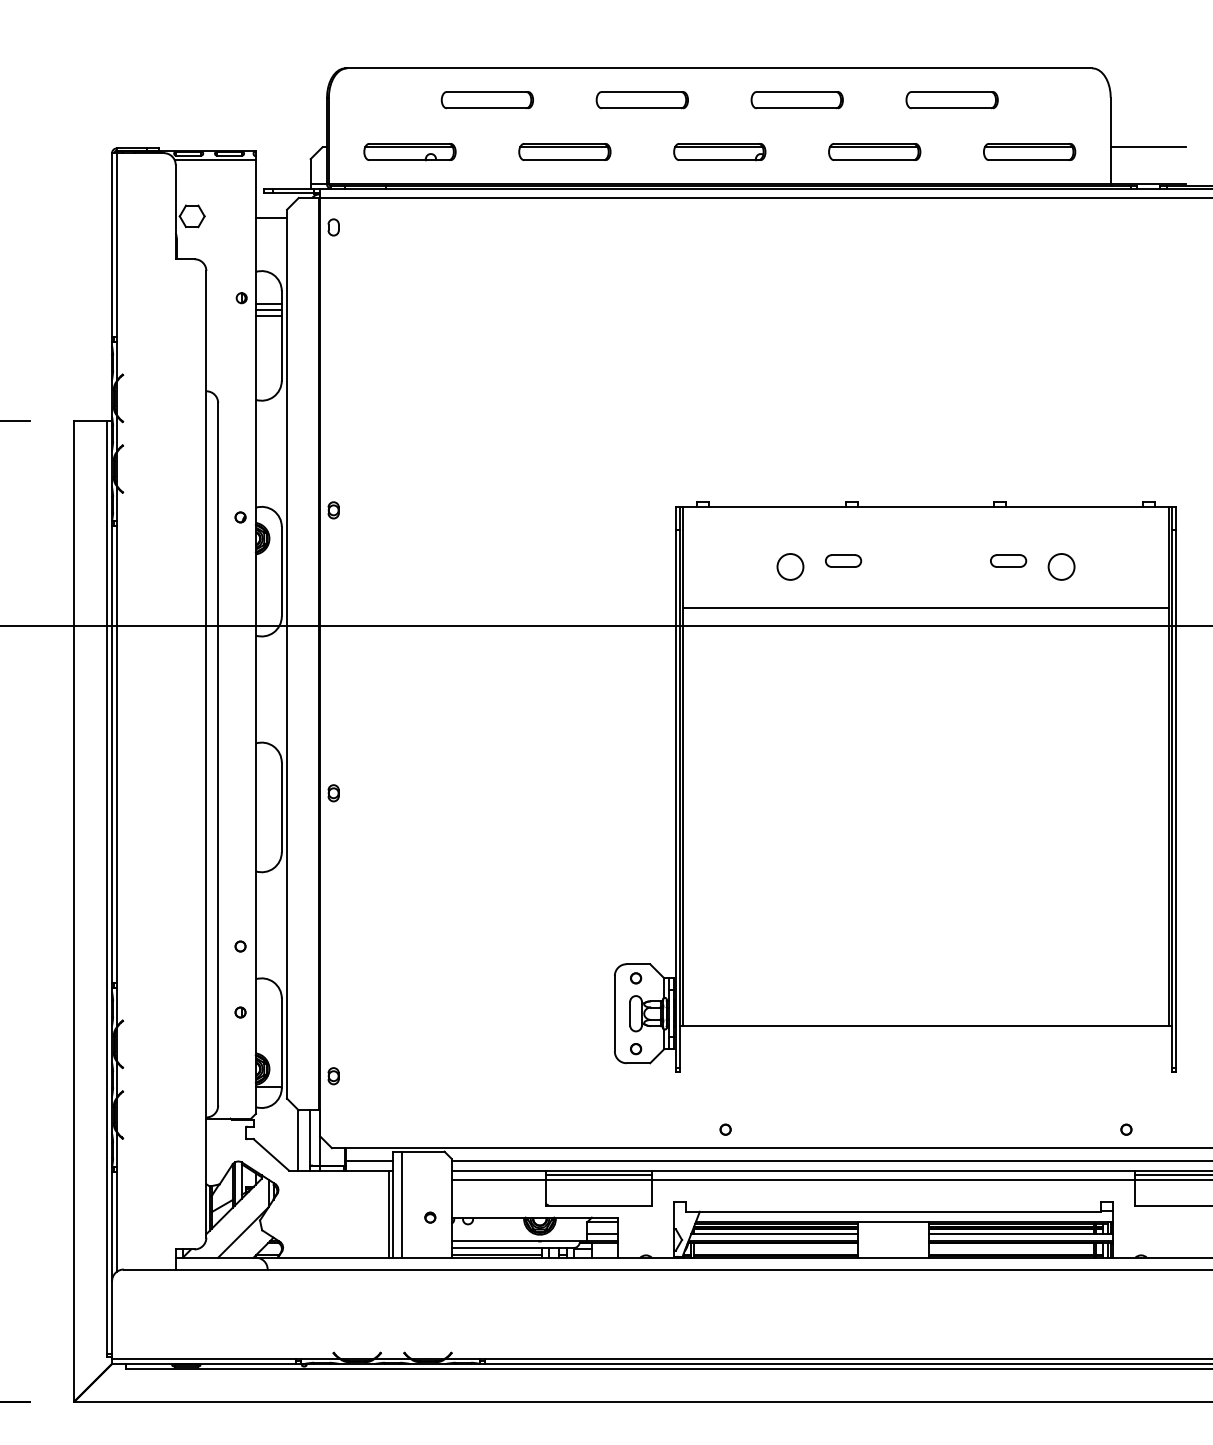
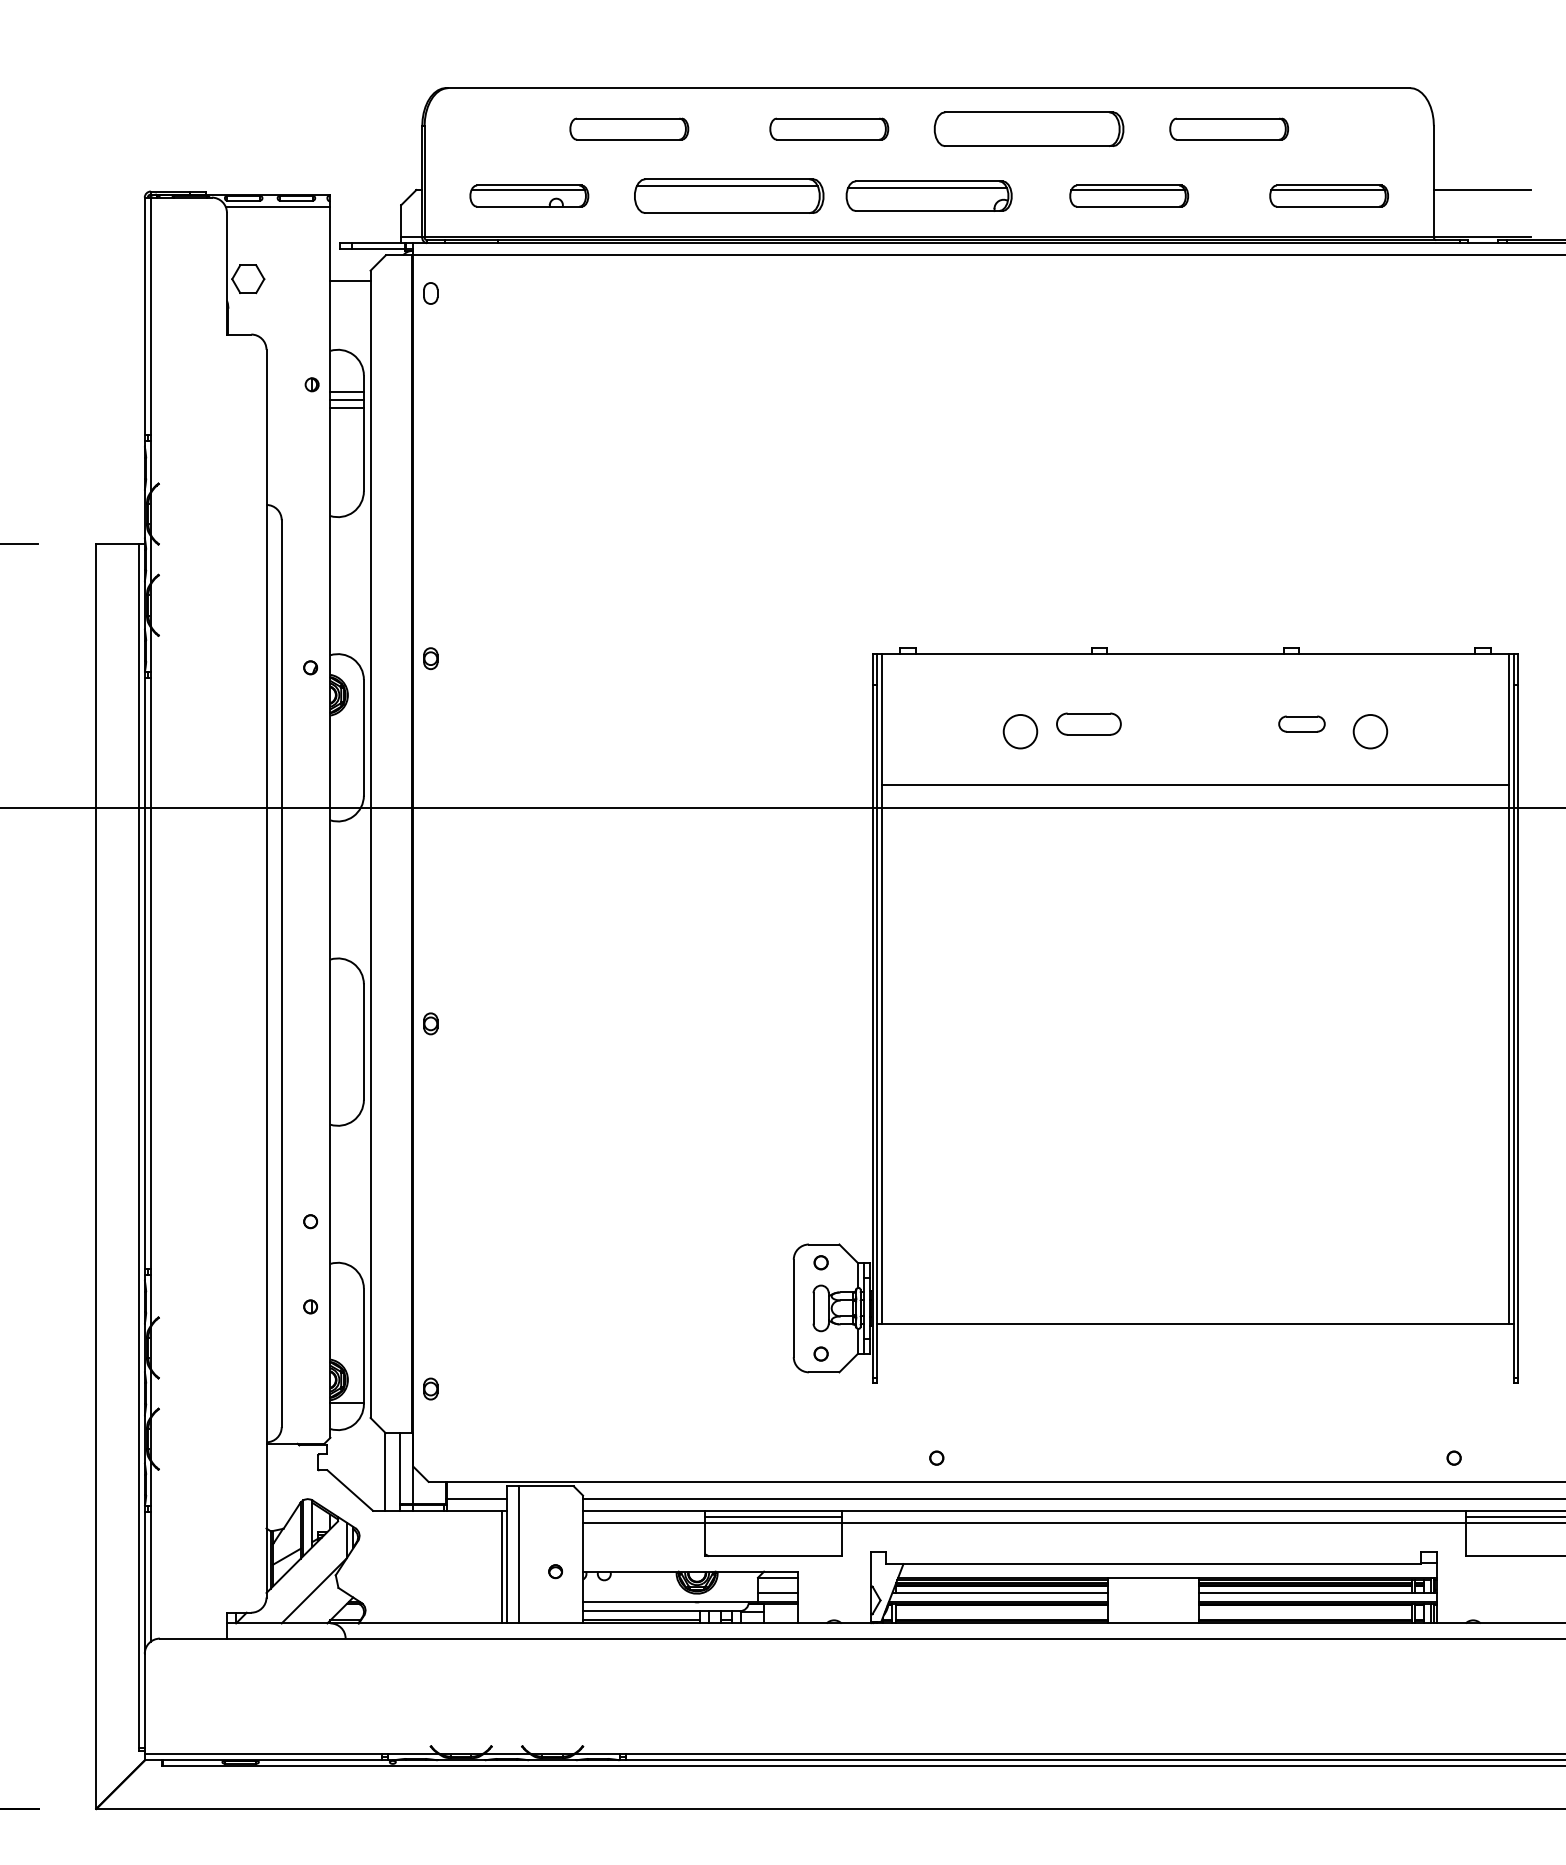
part: (797, 99) -> (1029, 128), size x1.6
part: (565, 151) -> (729, 195), size x1.6
part: (719, 151) -> (929, 195), size x1.4
part: (843, 560) -> (1088, 723), size x1.4

